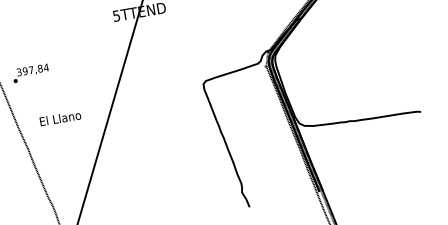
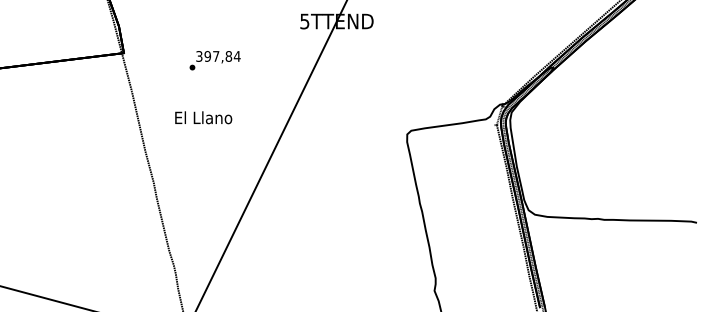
text: (30, 73) -> (214, 60), moved
text: (60, 118) -> (203, 117), moved

